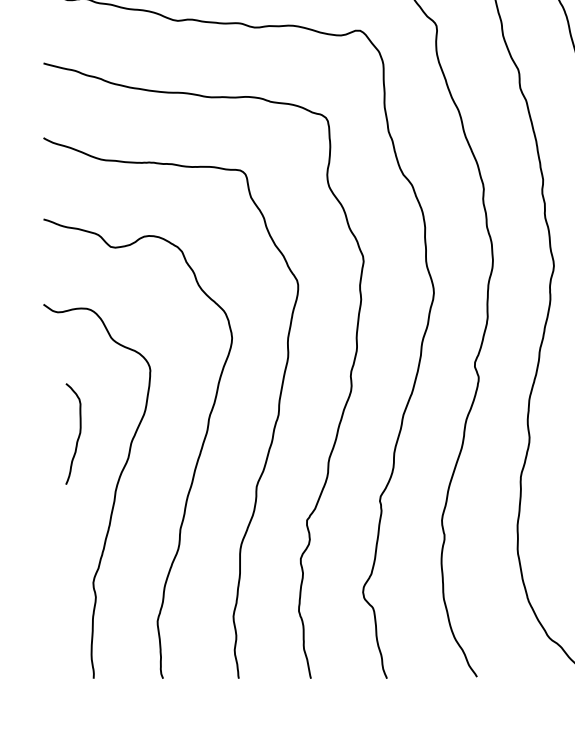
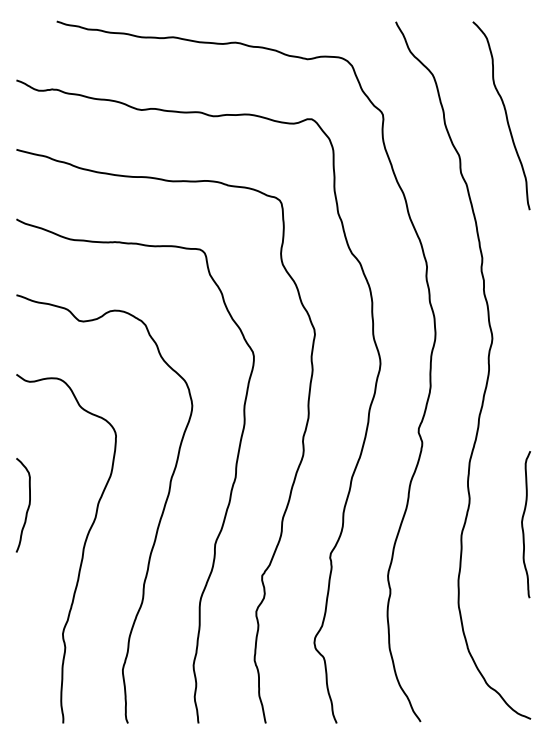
curve: (77, 436) -> (27, 507), moved

